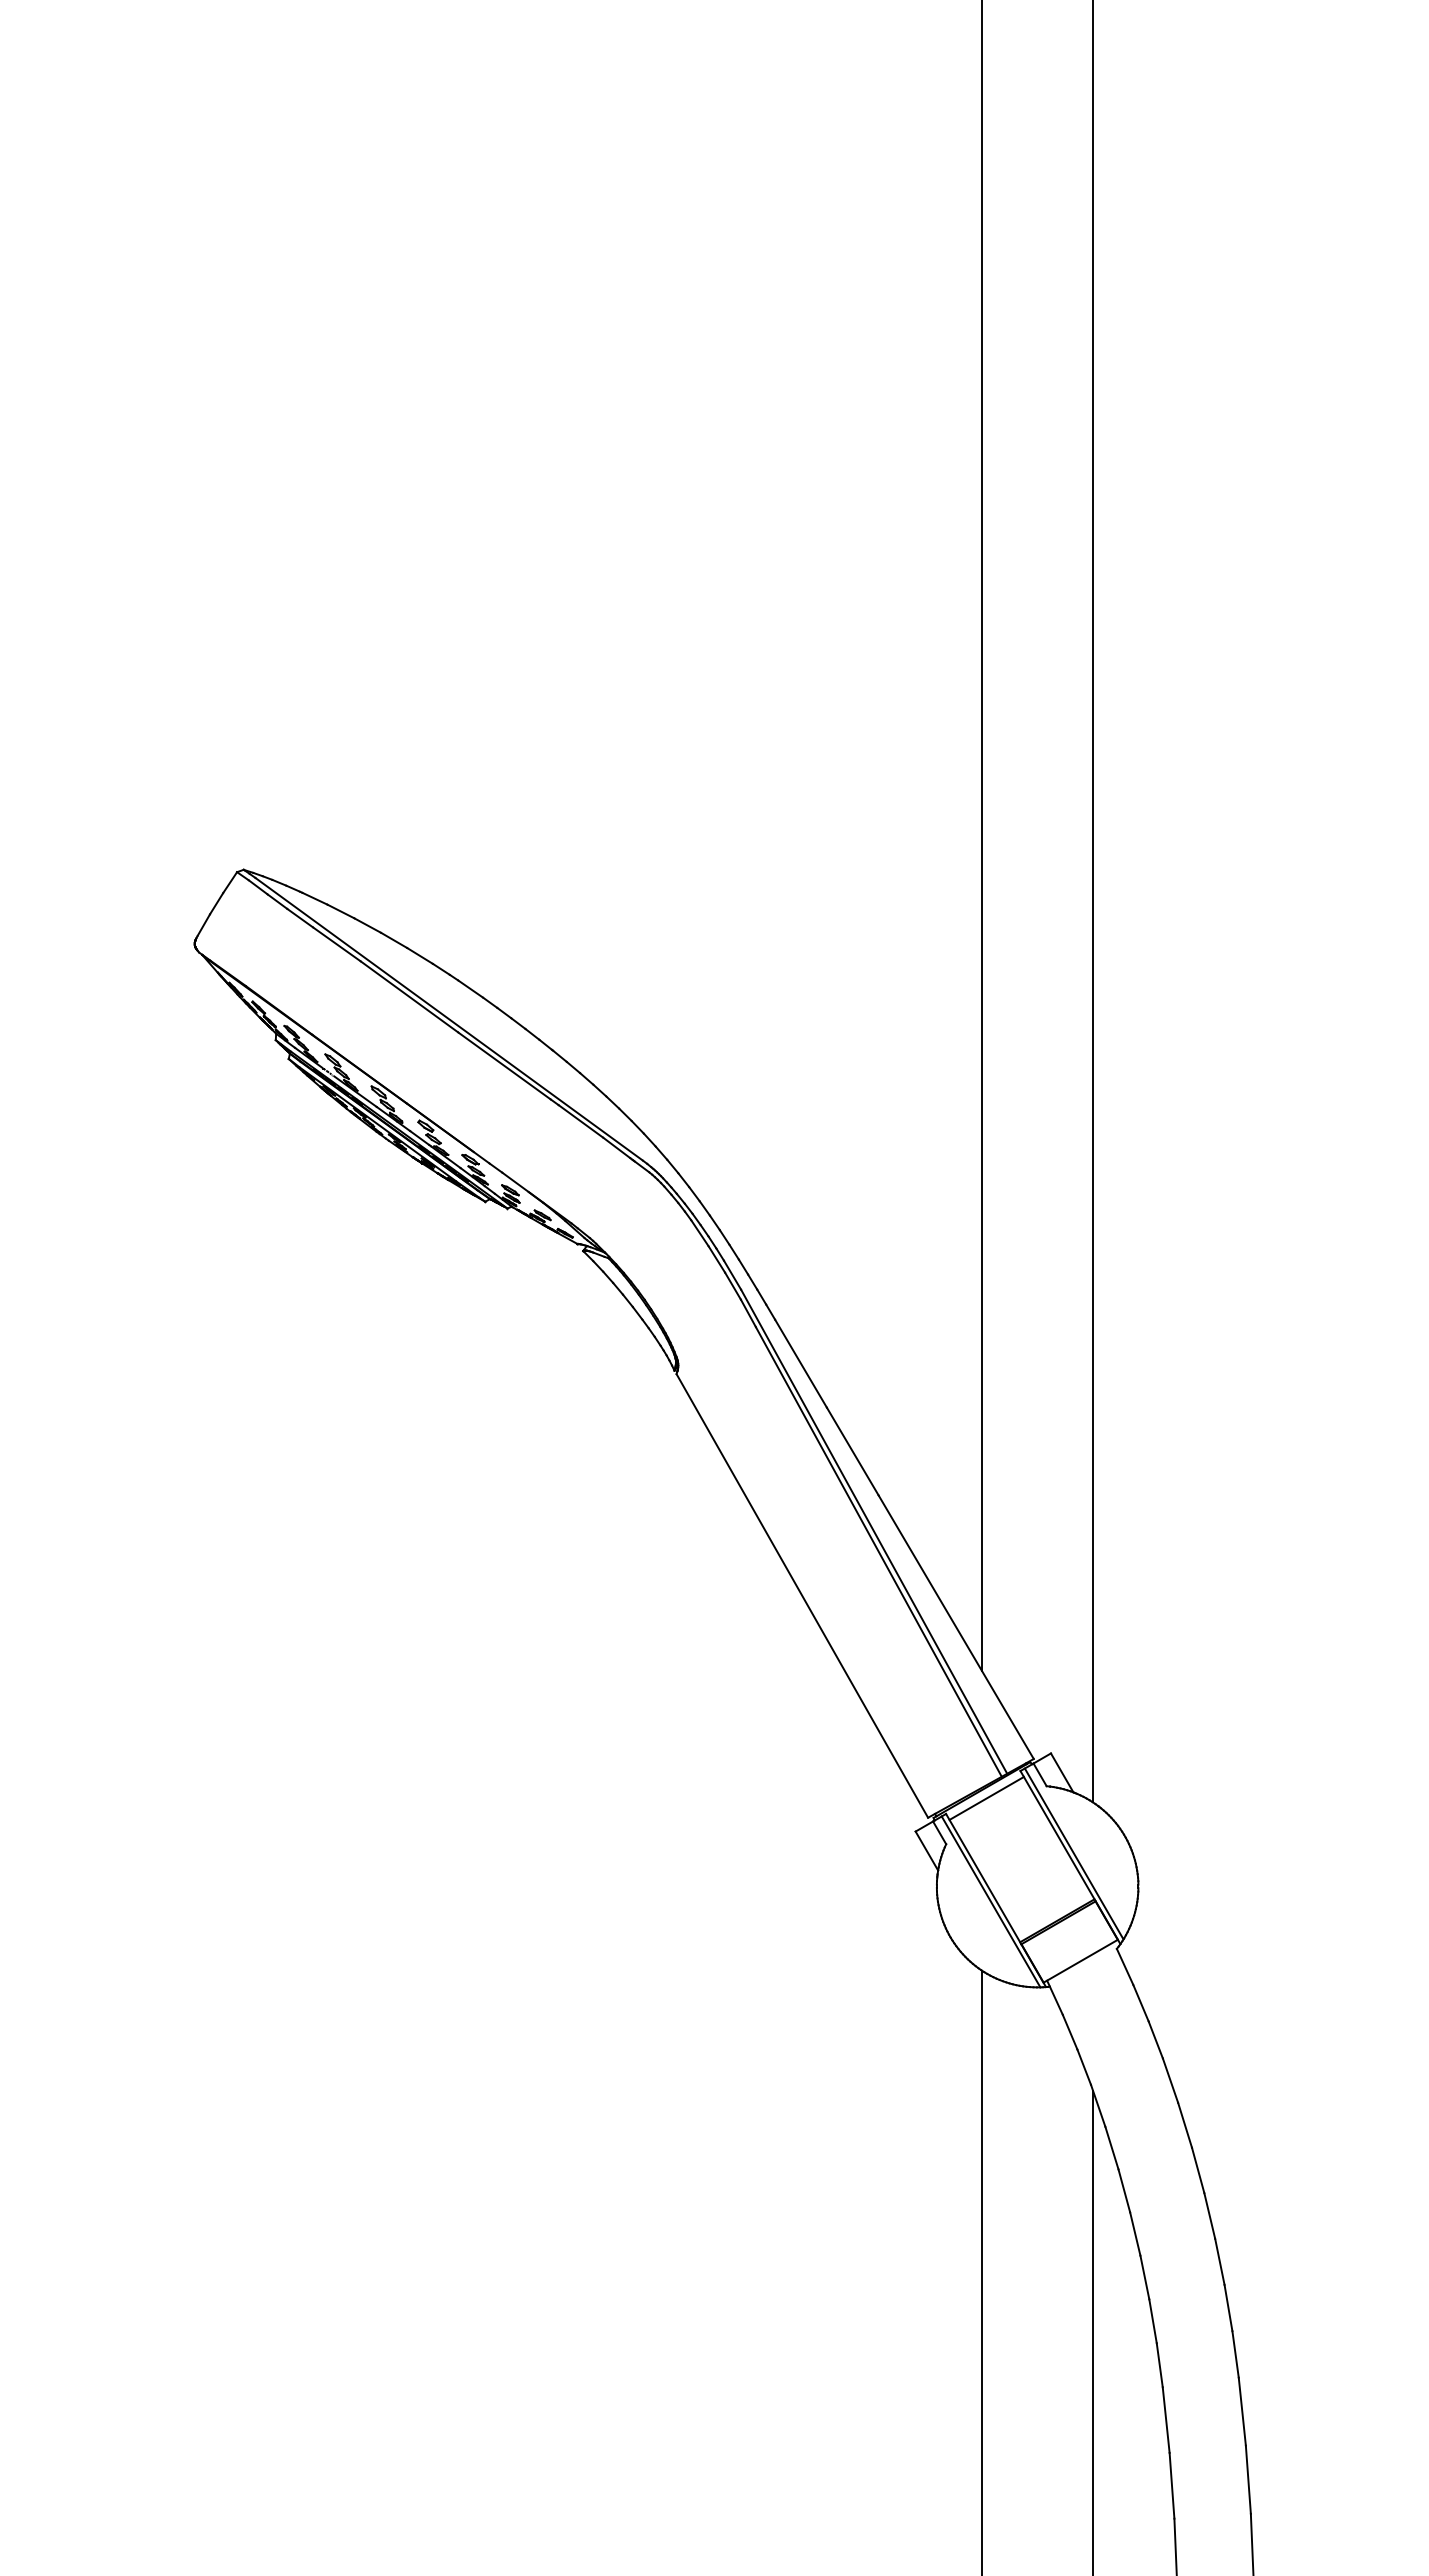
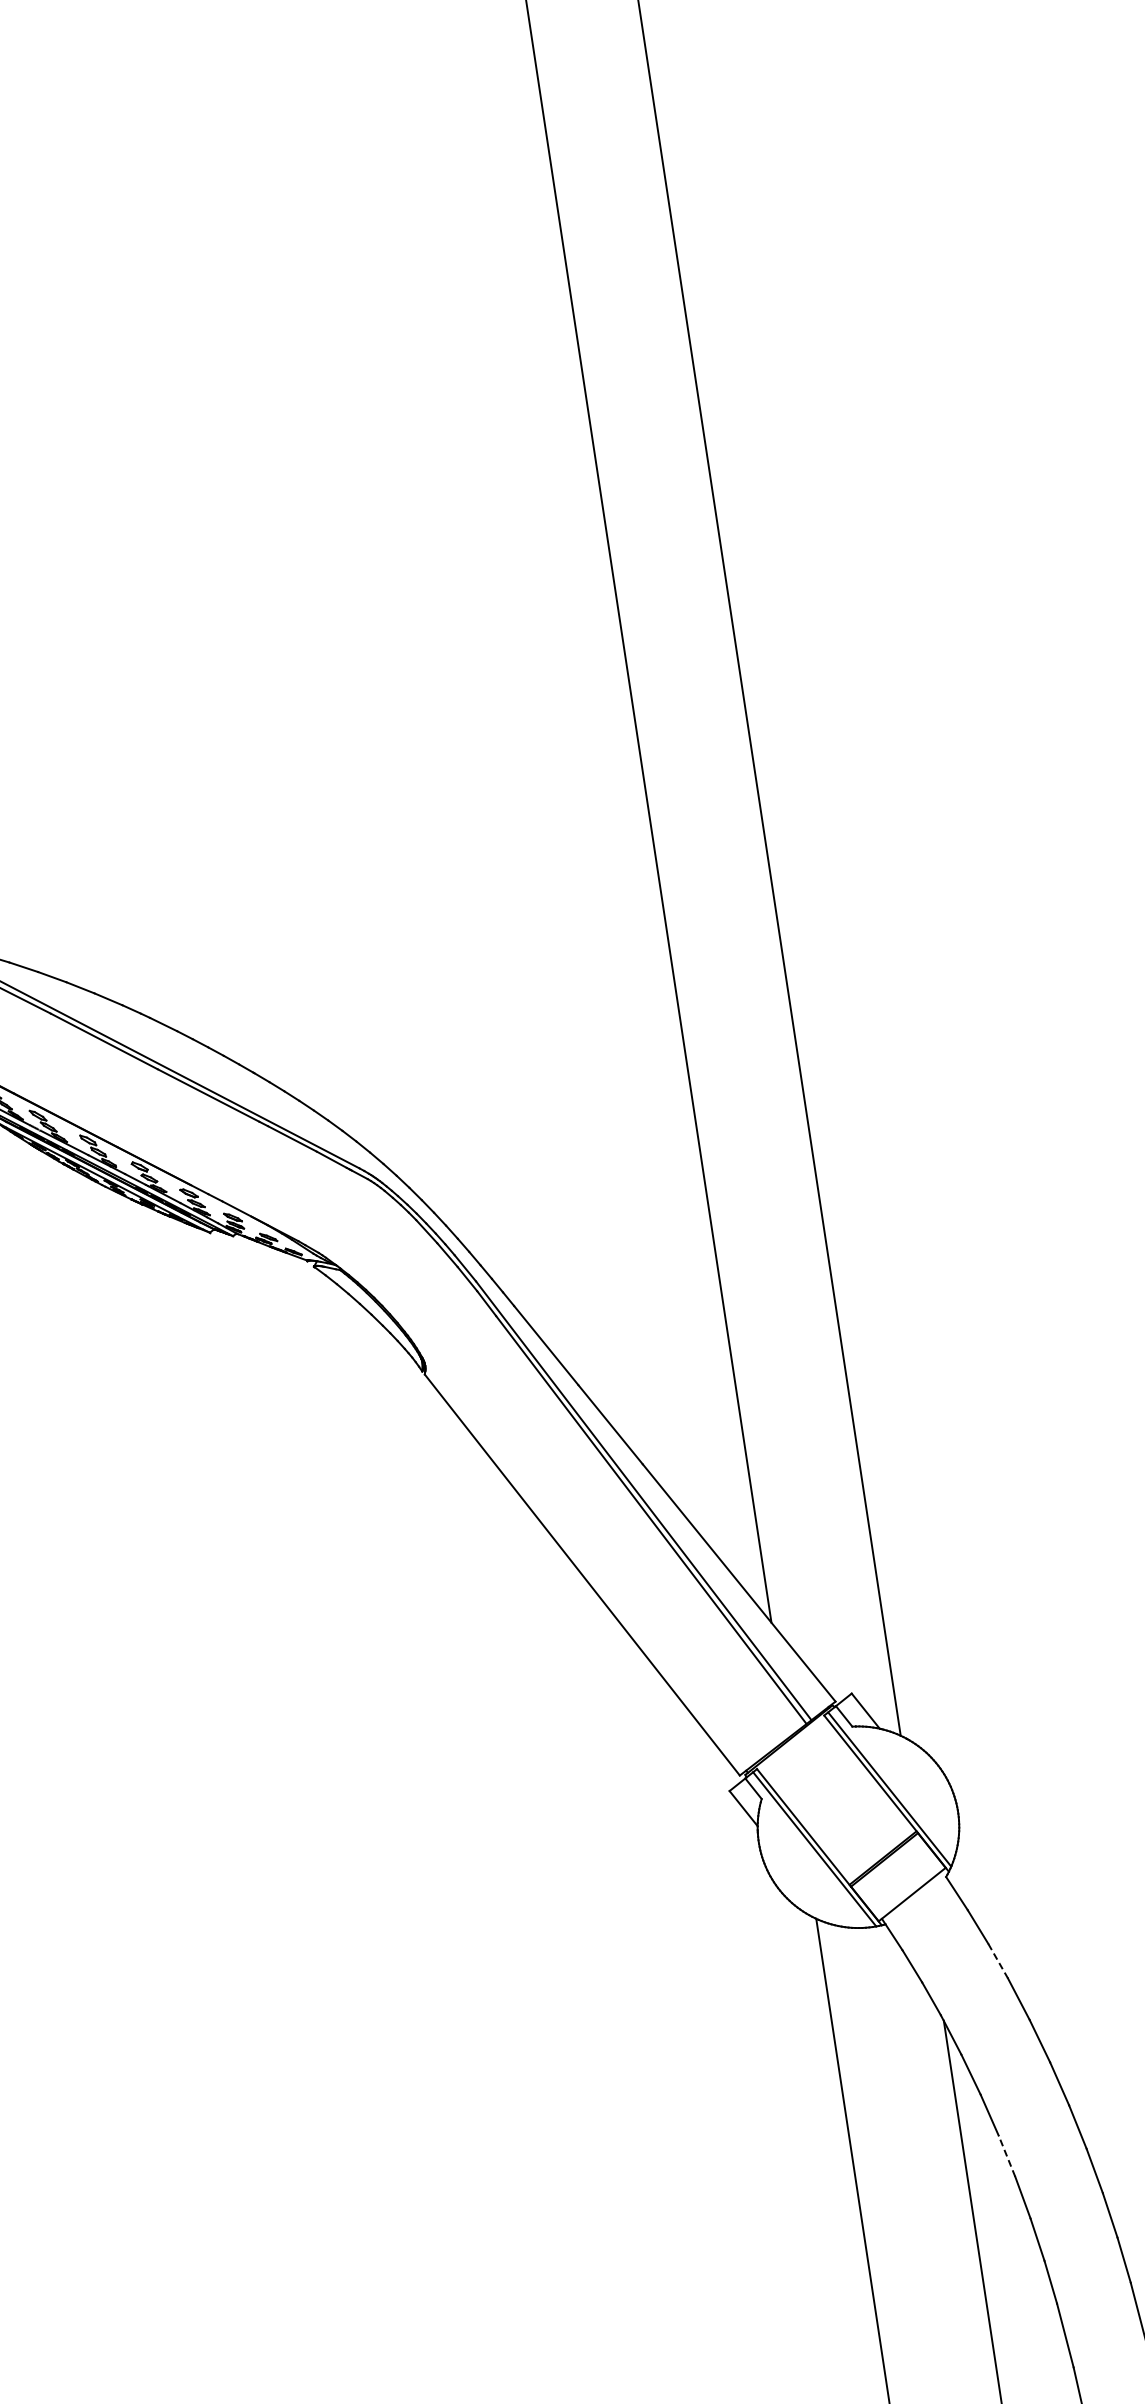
line: (986, 1797) -> (794, 1746), removed
line: (1155, 2039) -> (997, 1960), solid -> dashed
line: (1135, 2233) -> (1007, 2155), solid -> dashed

